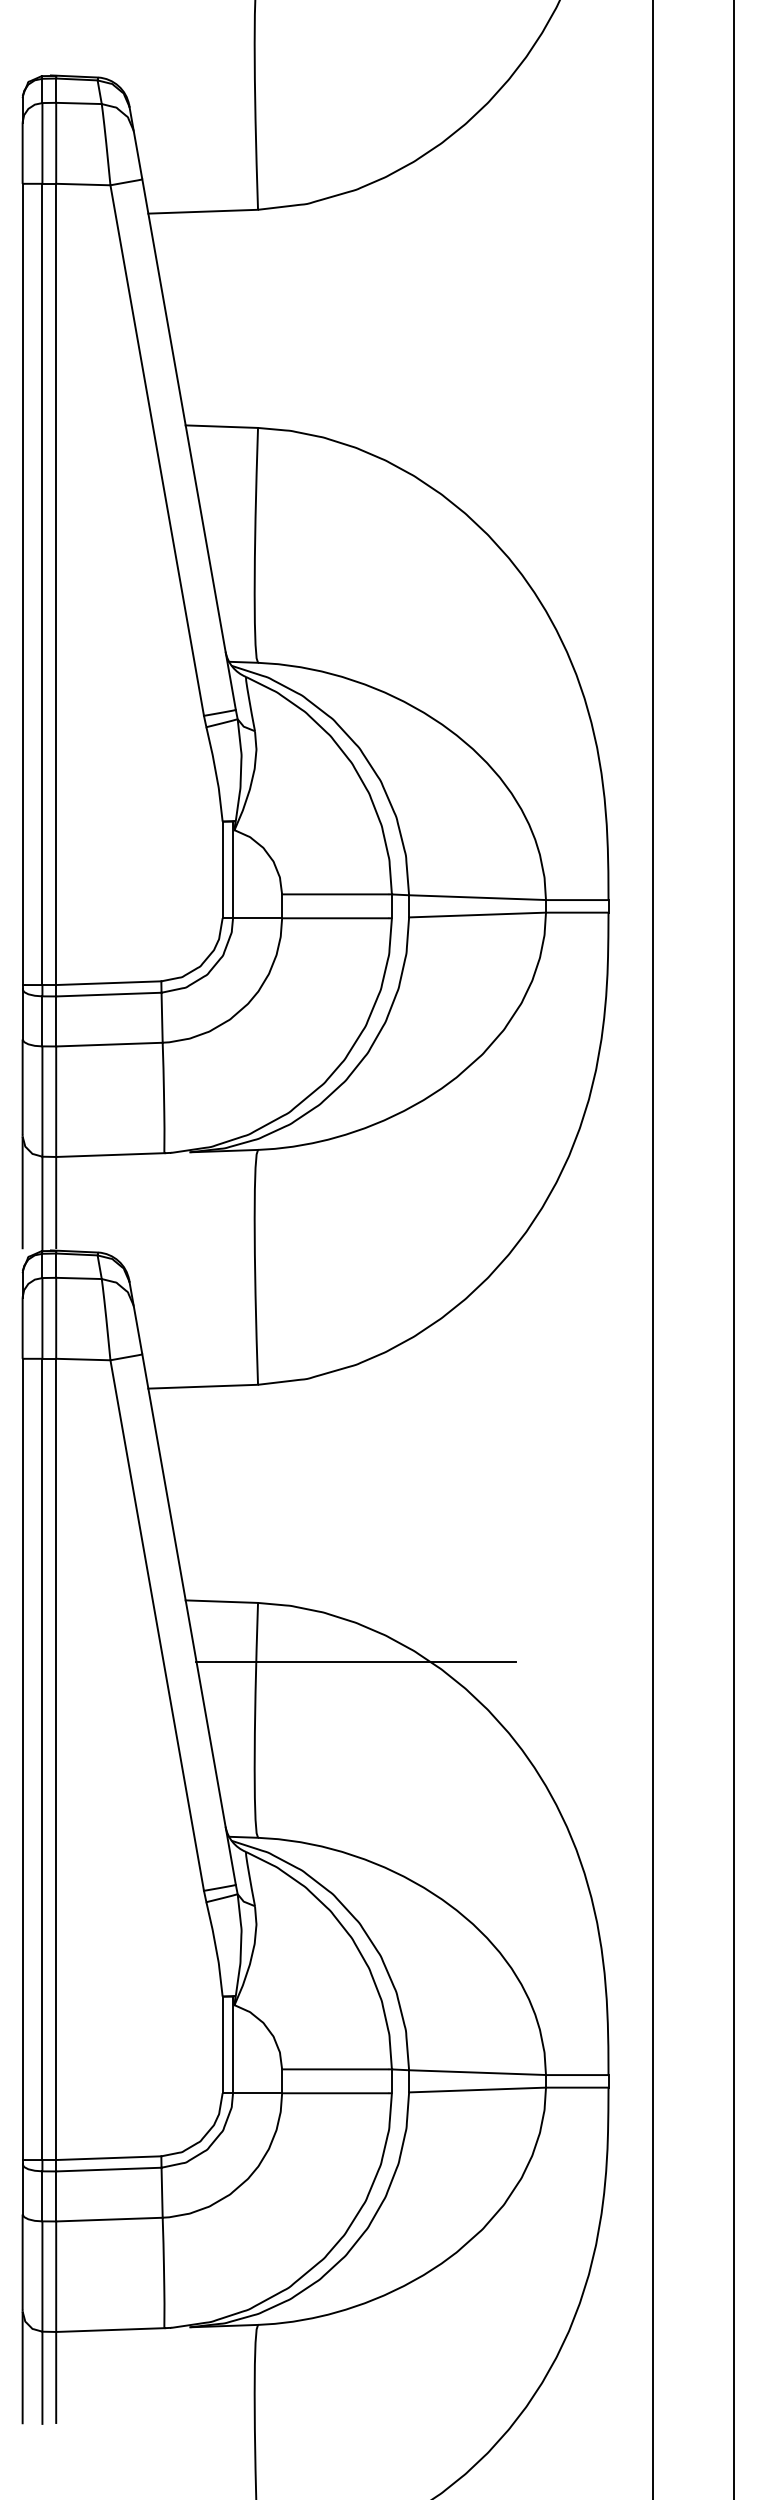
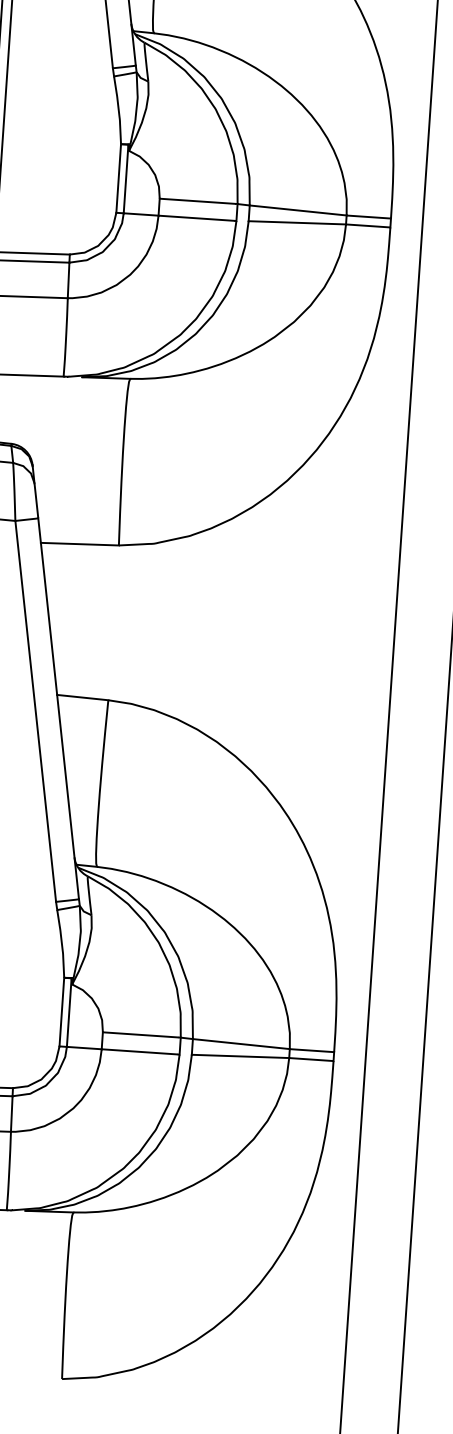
line: (356, 1661) -> (175, 746), removed

